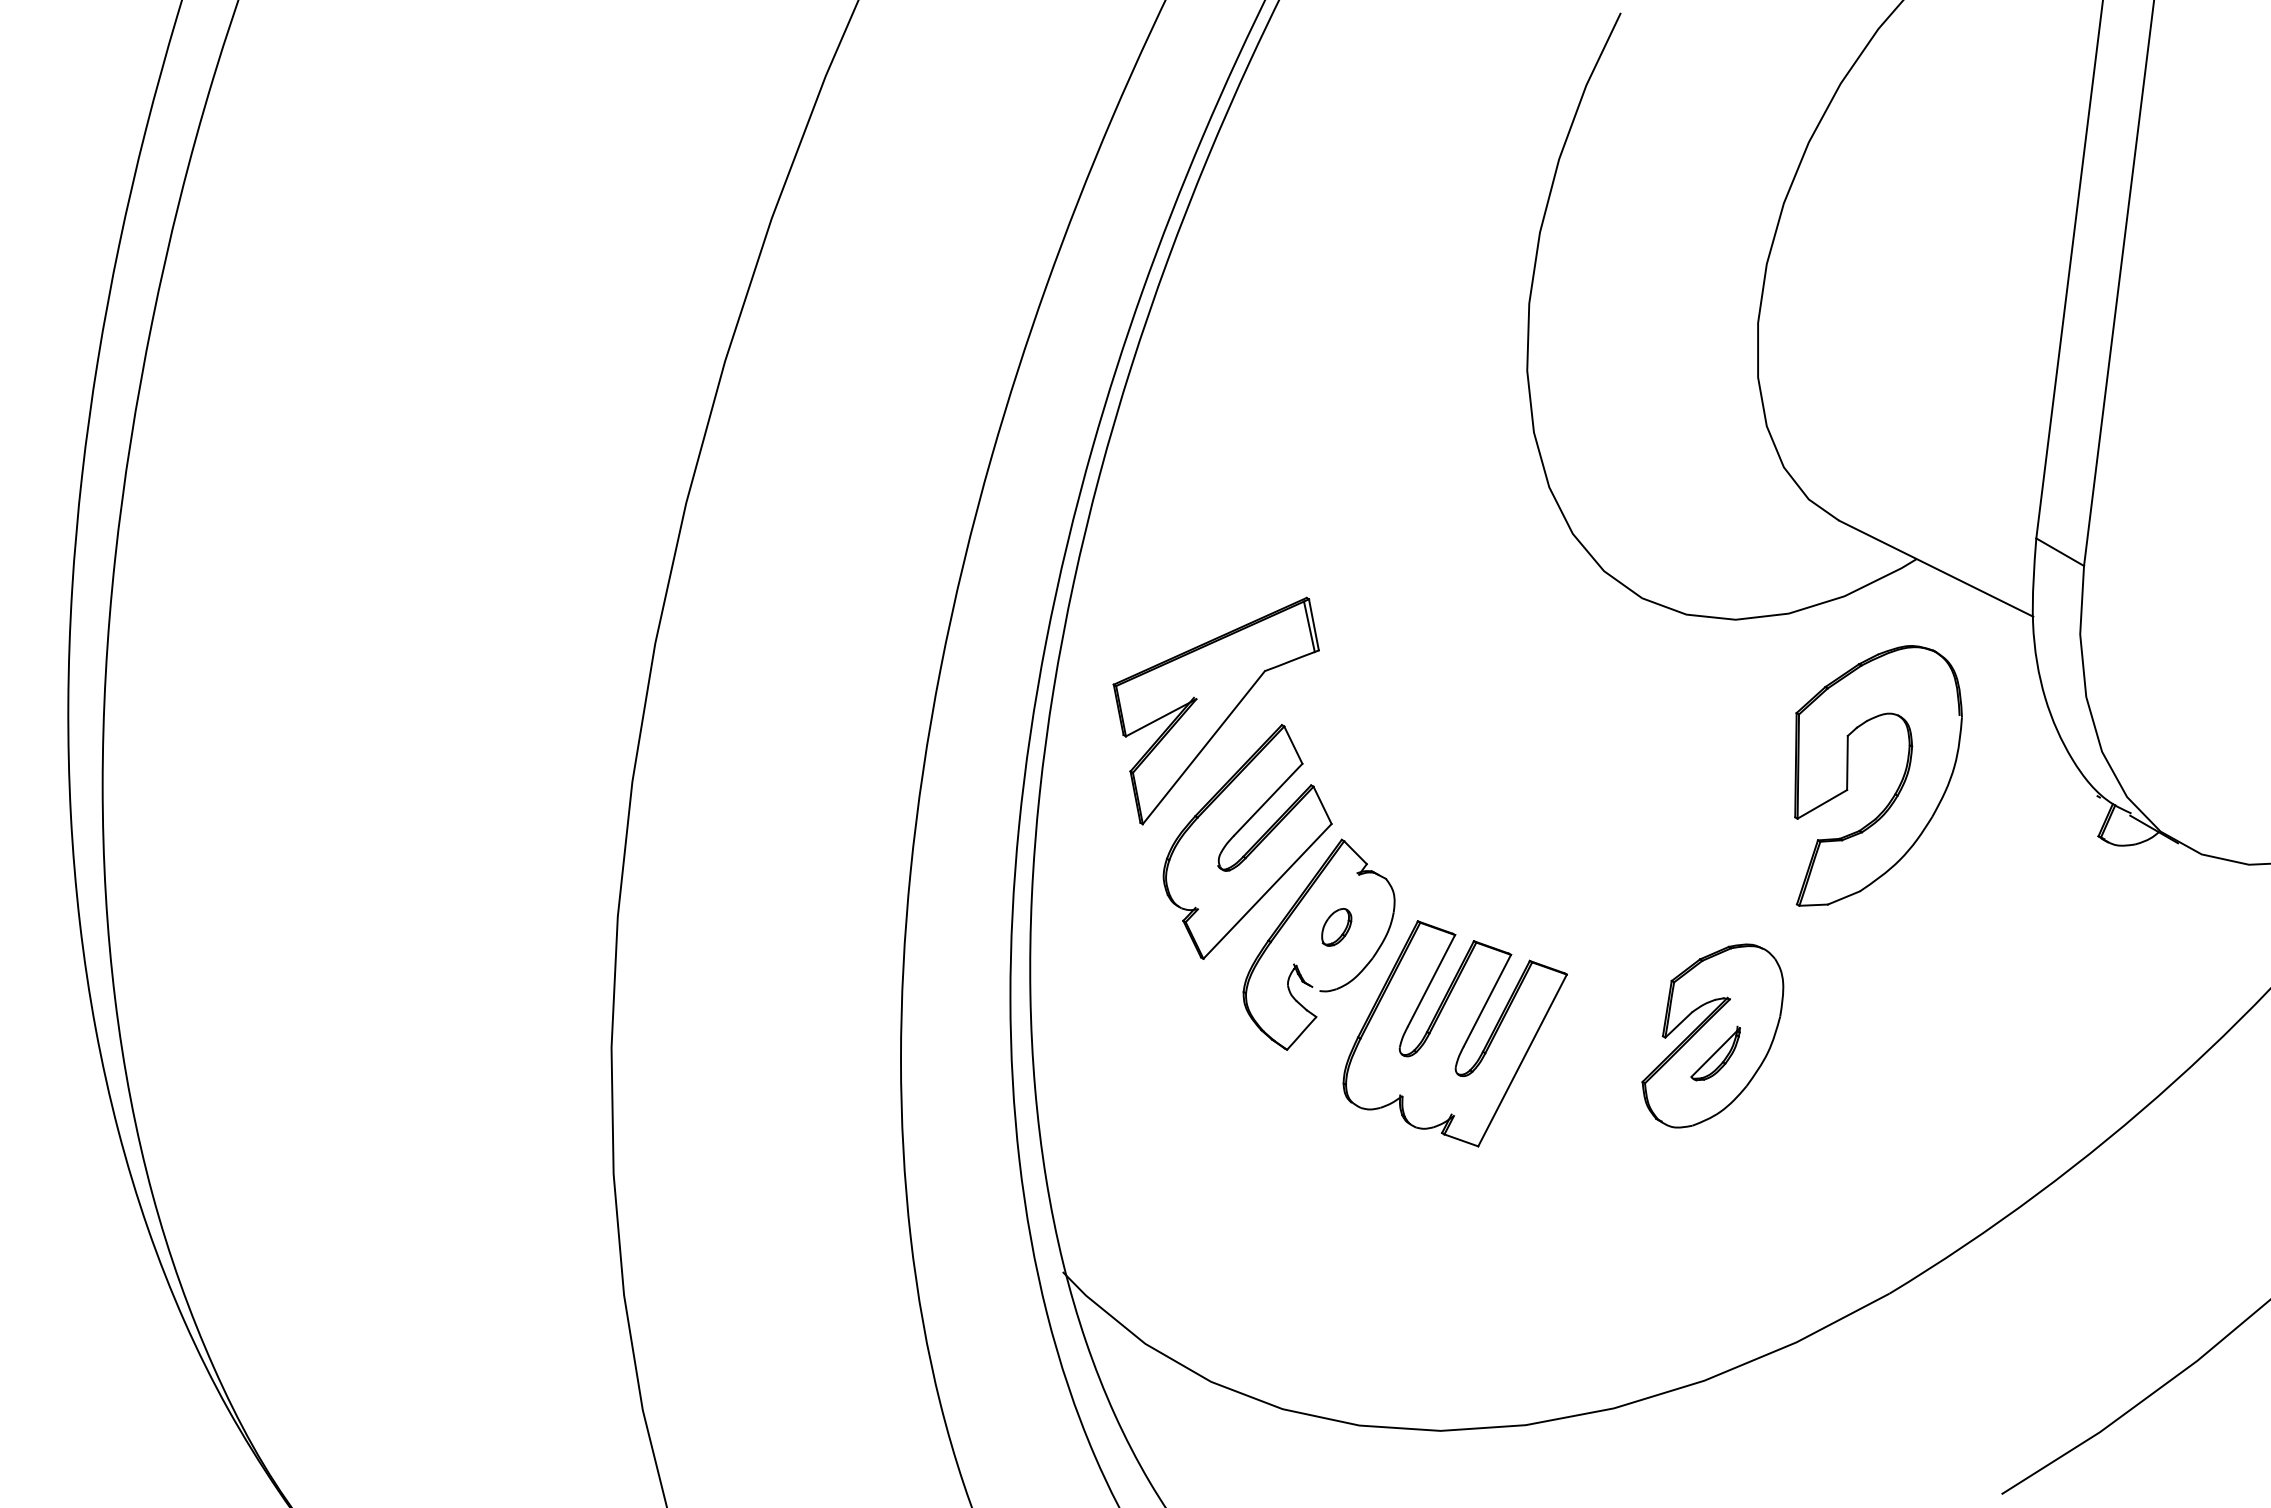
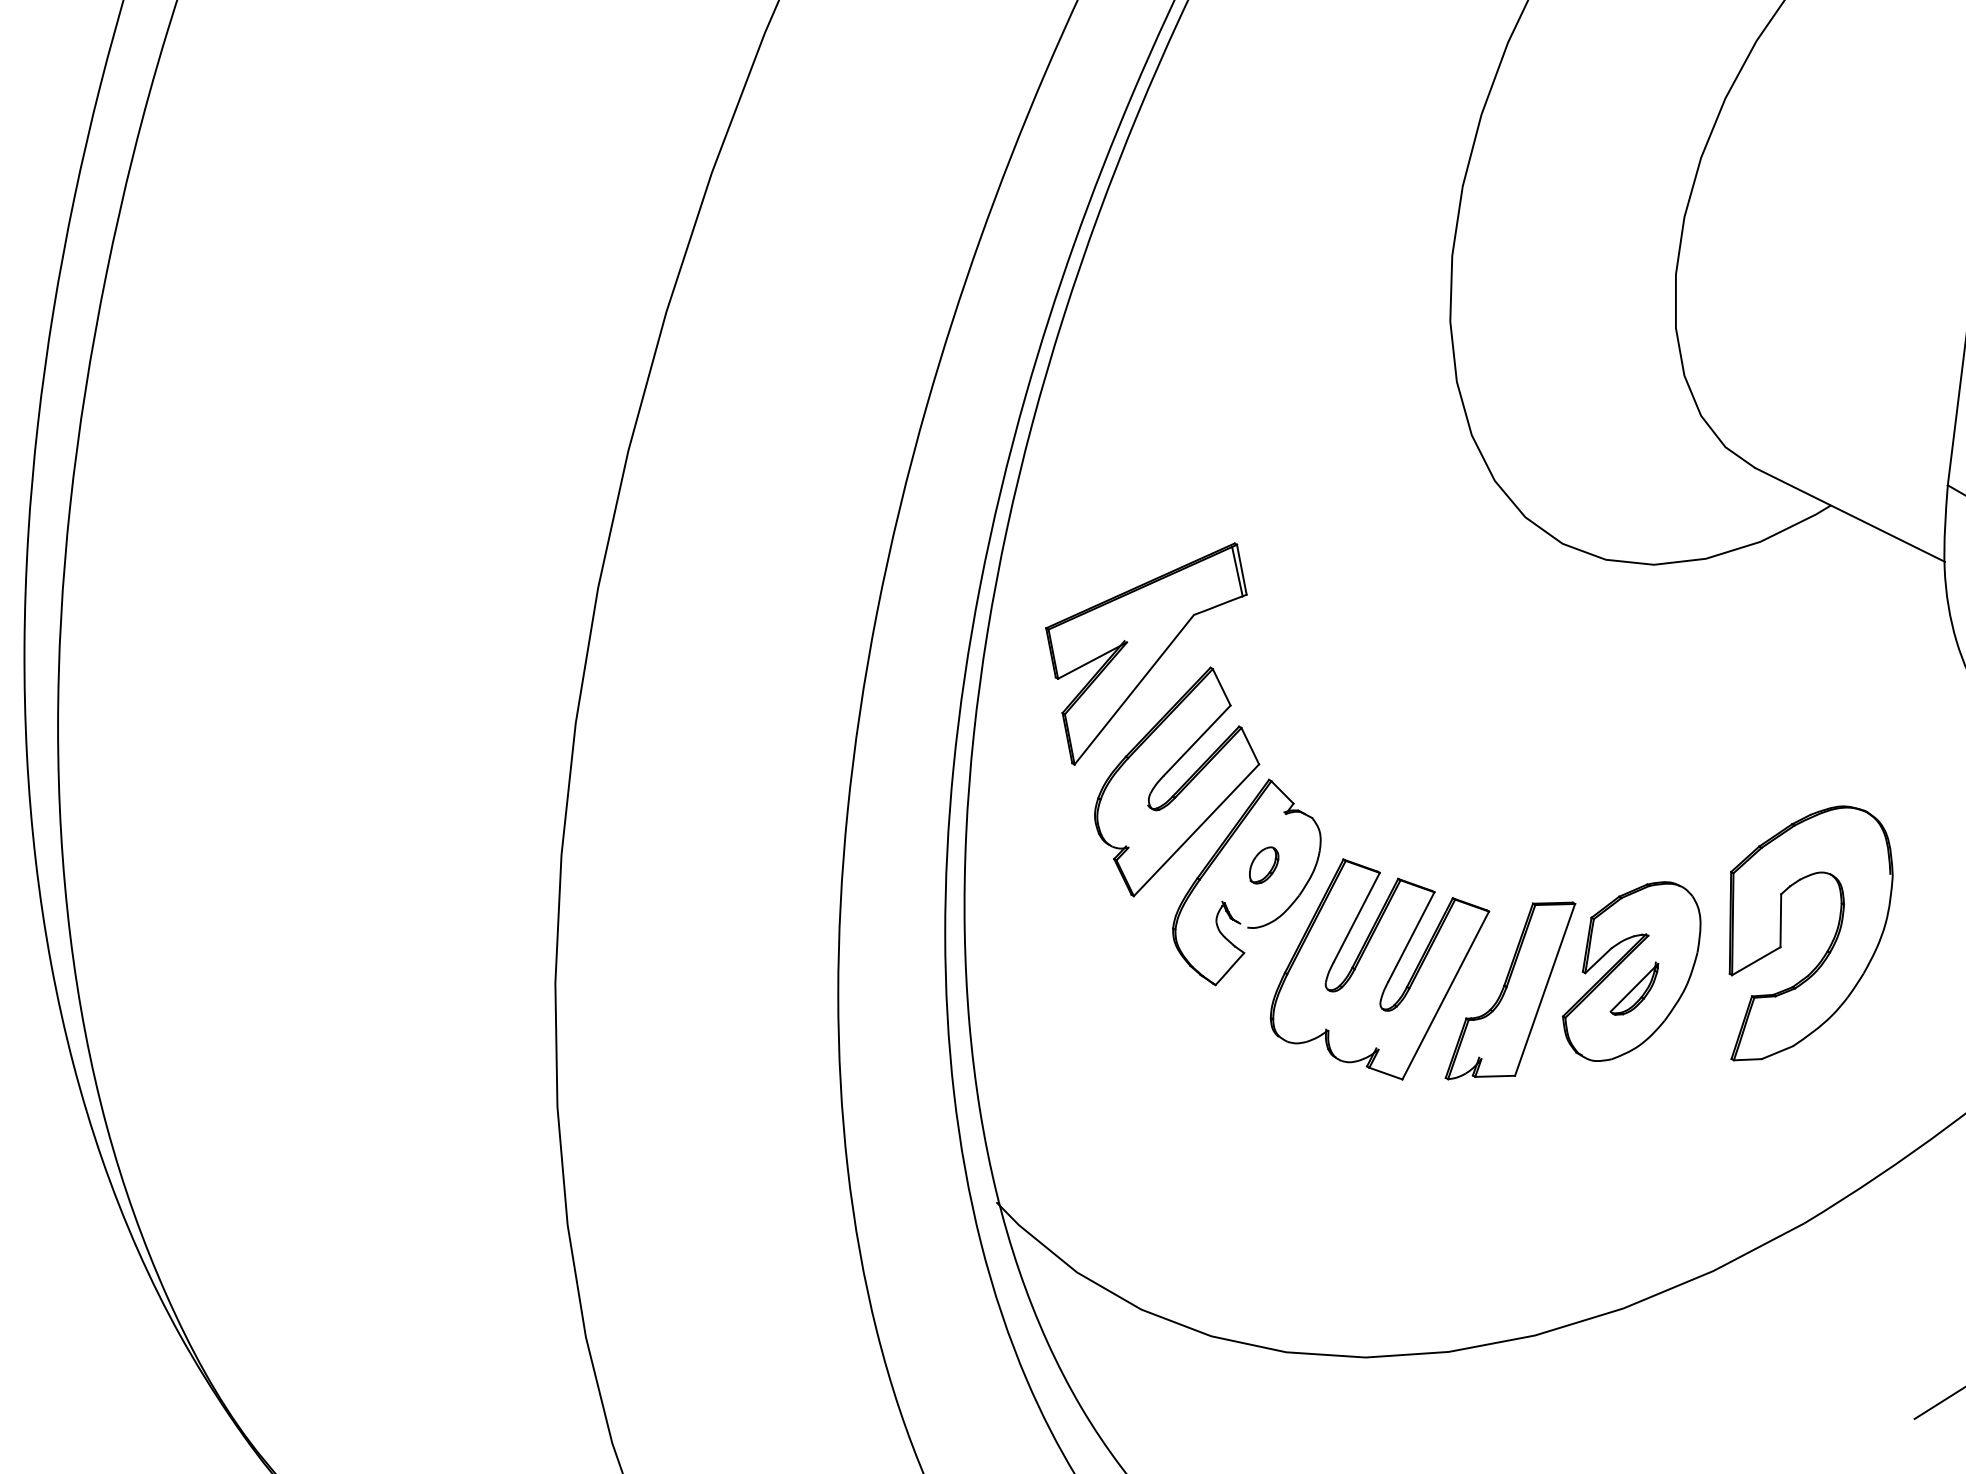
part: (1898, 785) -> (1830, 942), moved
part: (1588, 1055) -> (1510, 990), added

